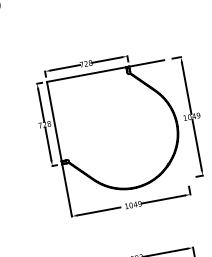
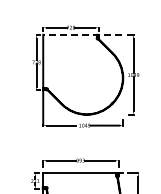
line: (105, 70) -> (82, 34), solid -> dashed

